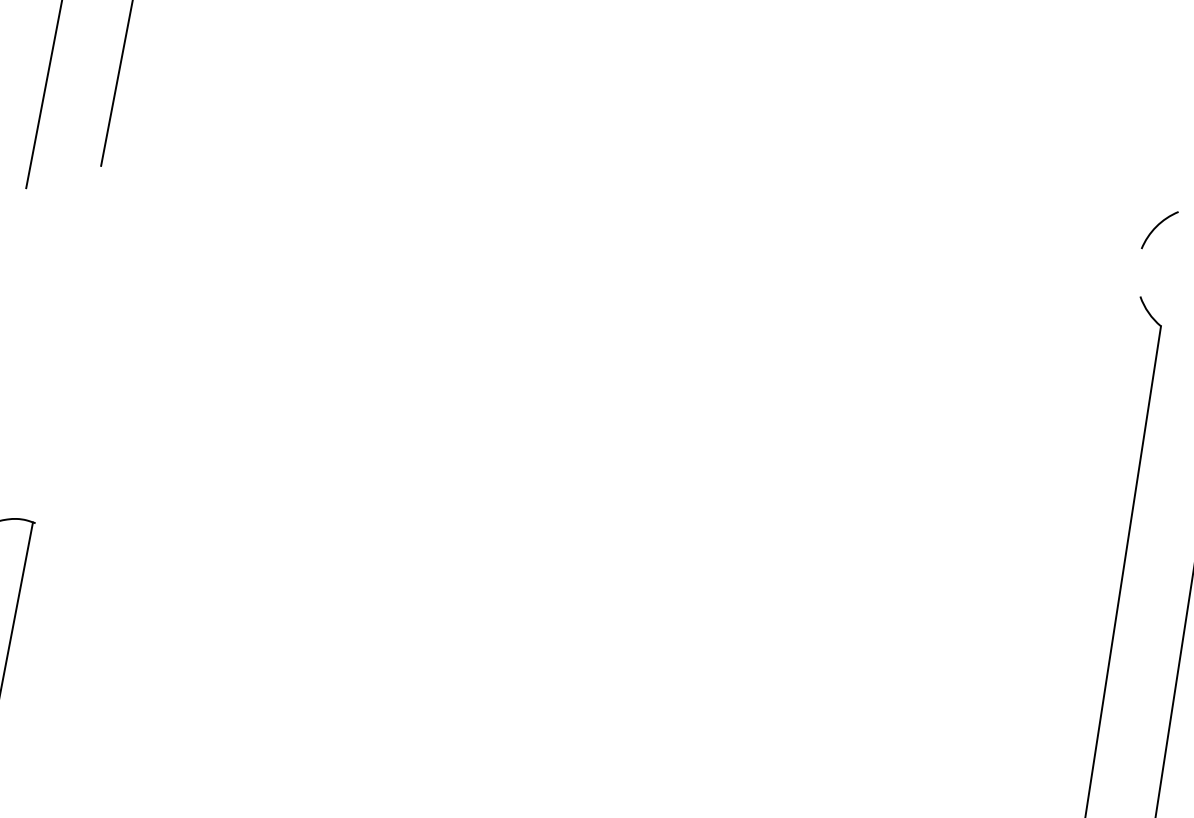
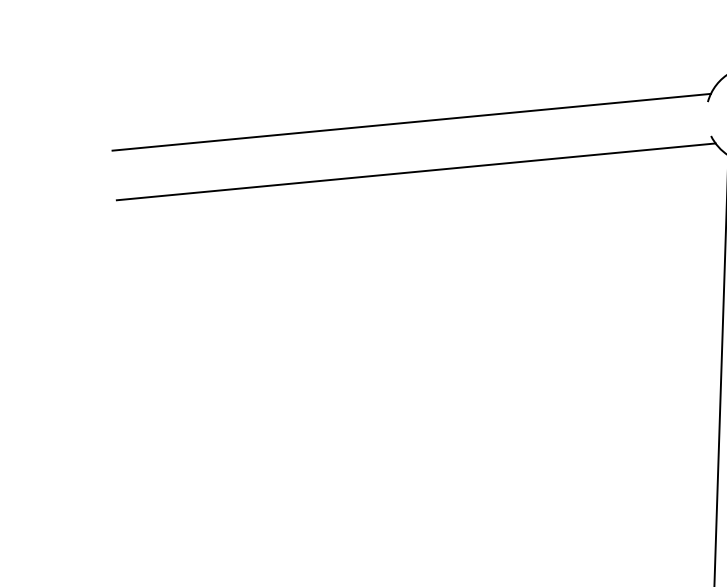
line: (728, 227) -> (411, 122), added
line: (726, 296) -> (416, 171), added

